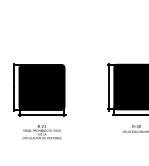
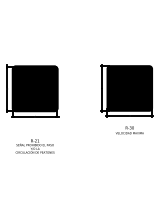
text: (41, 132) -> (34, 146), moved

